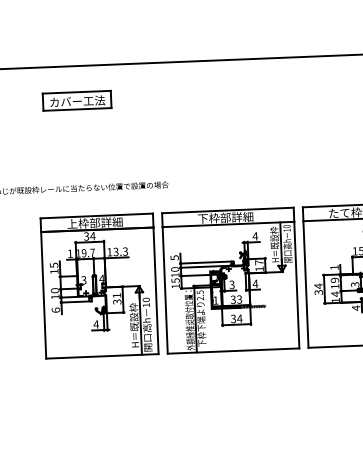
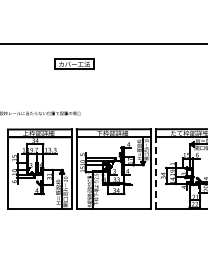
part: (77, 99) -> (74, 63), moved
line: (306, 283) -> (156, 172), solid -> dashed

